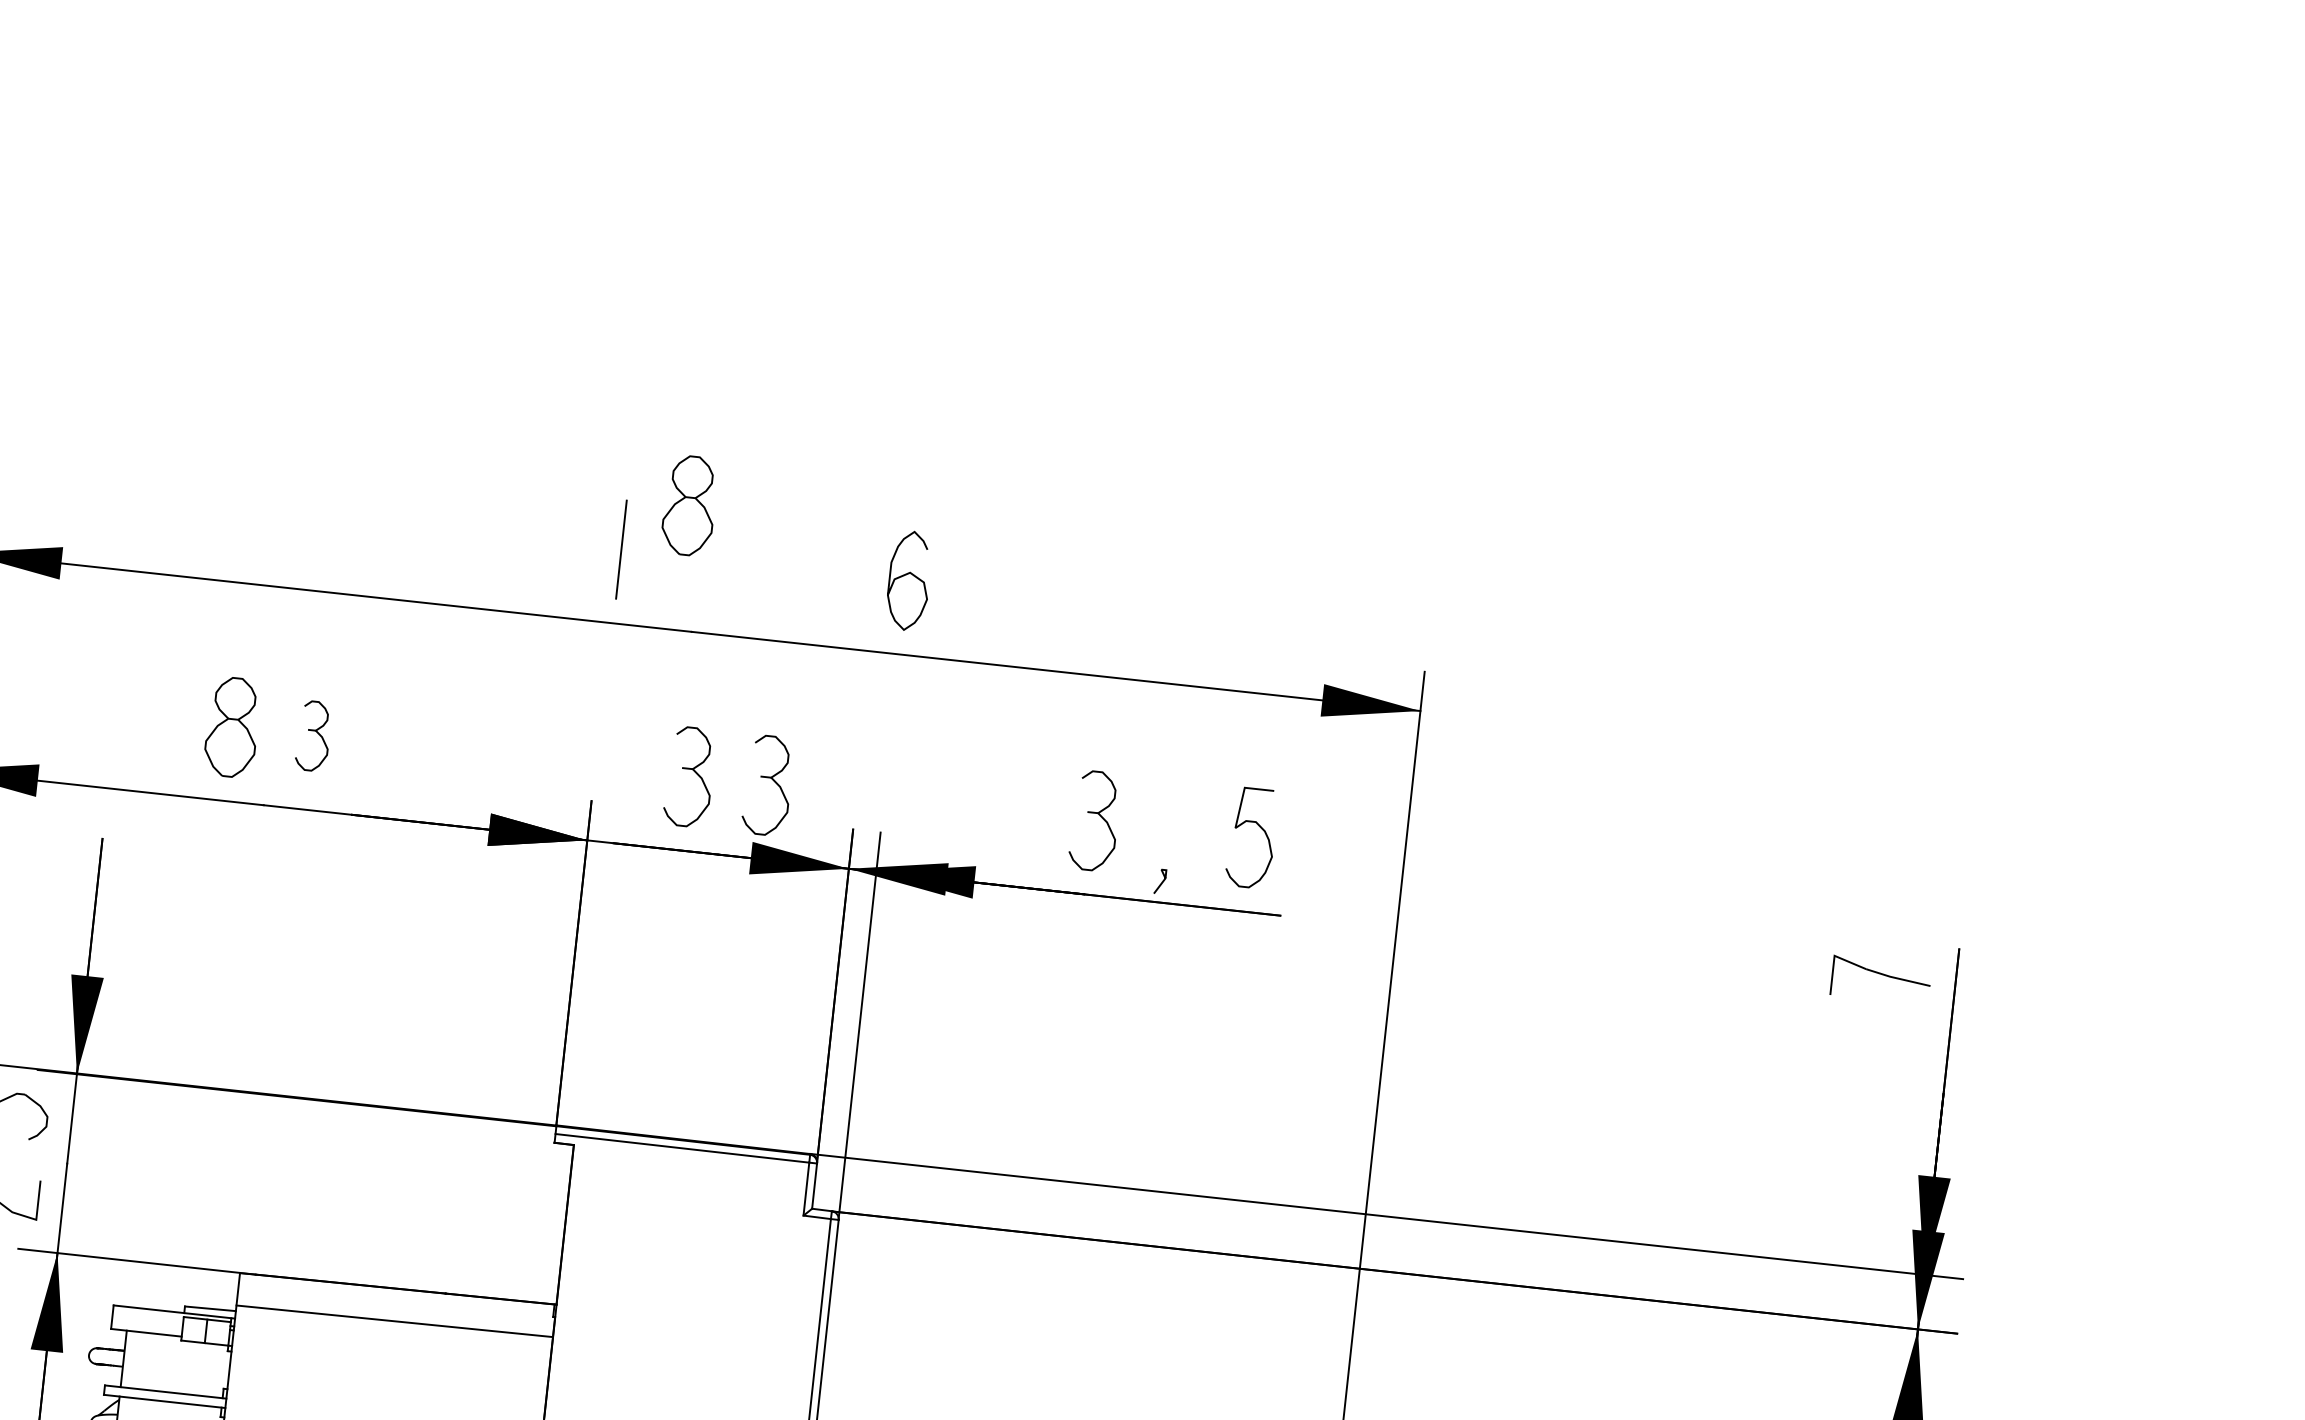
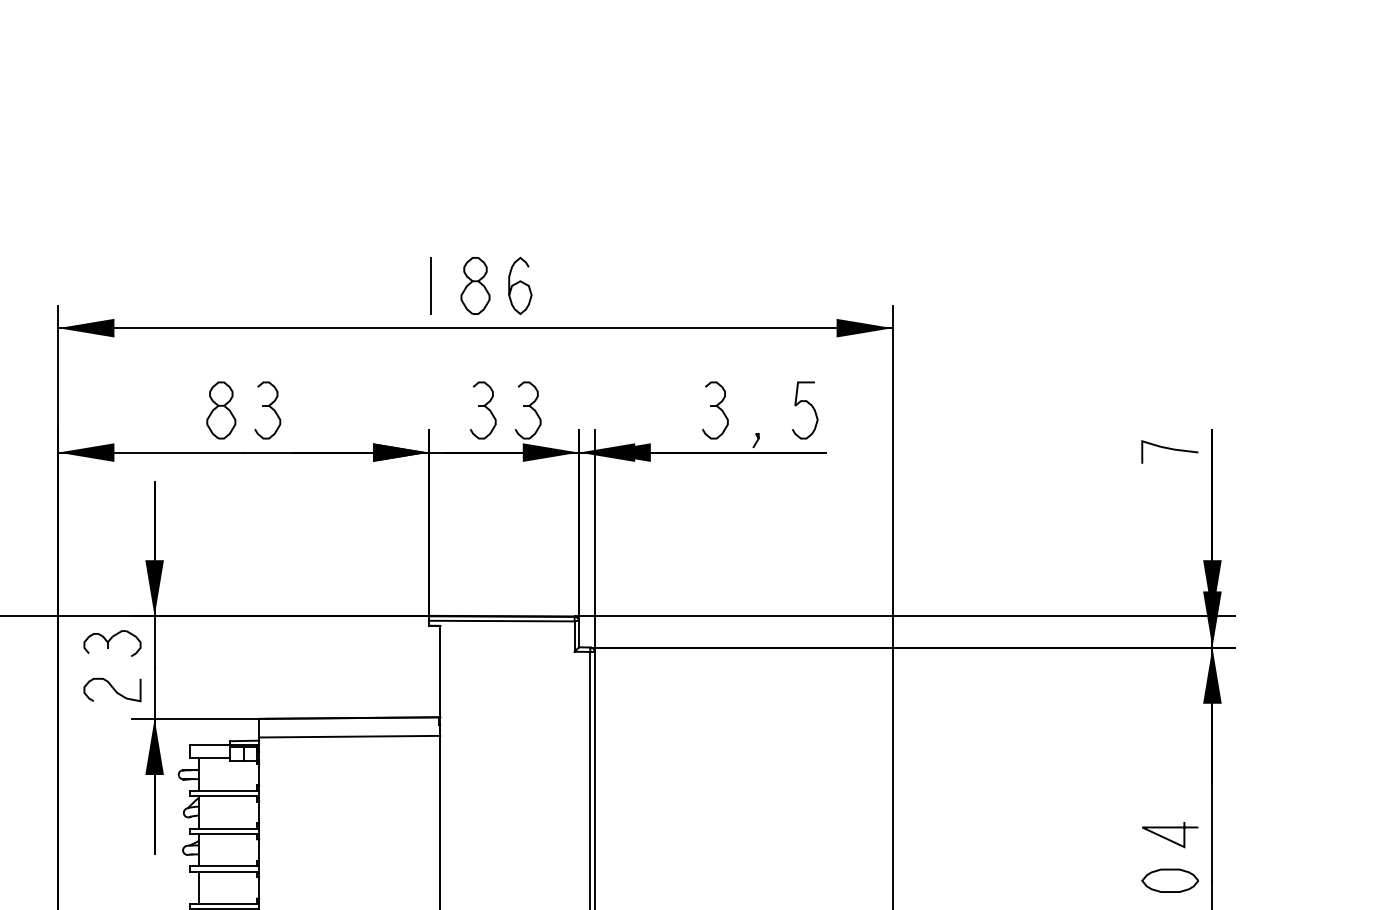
part: (689, 505) -> (475, 285), moved
curve: (906, 576) -> (518, 283), moved
part: (313, 736) -> (267, 410), size x1.43

